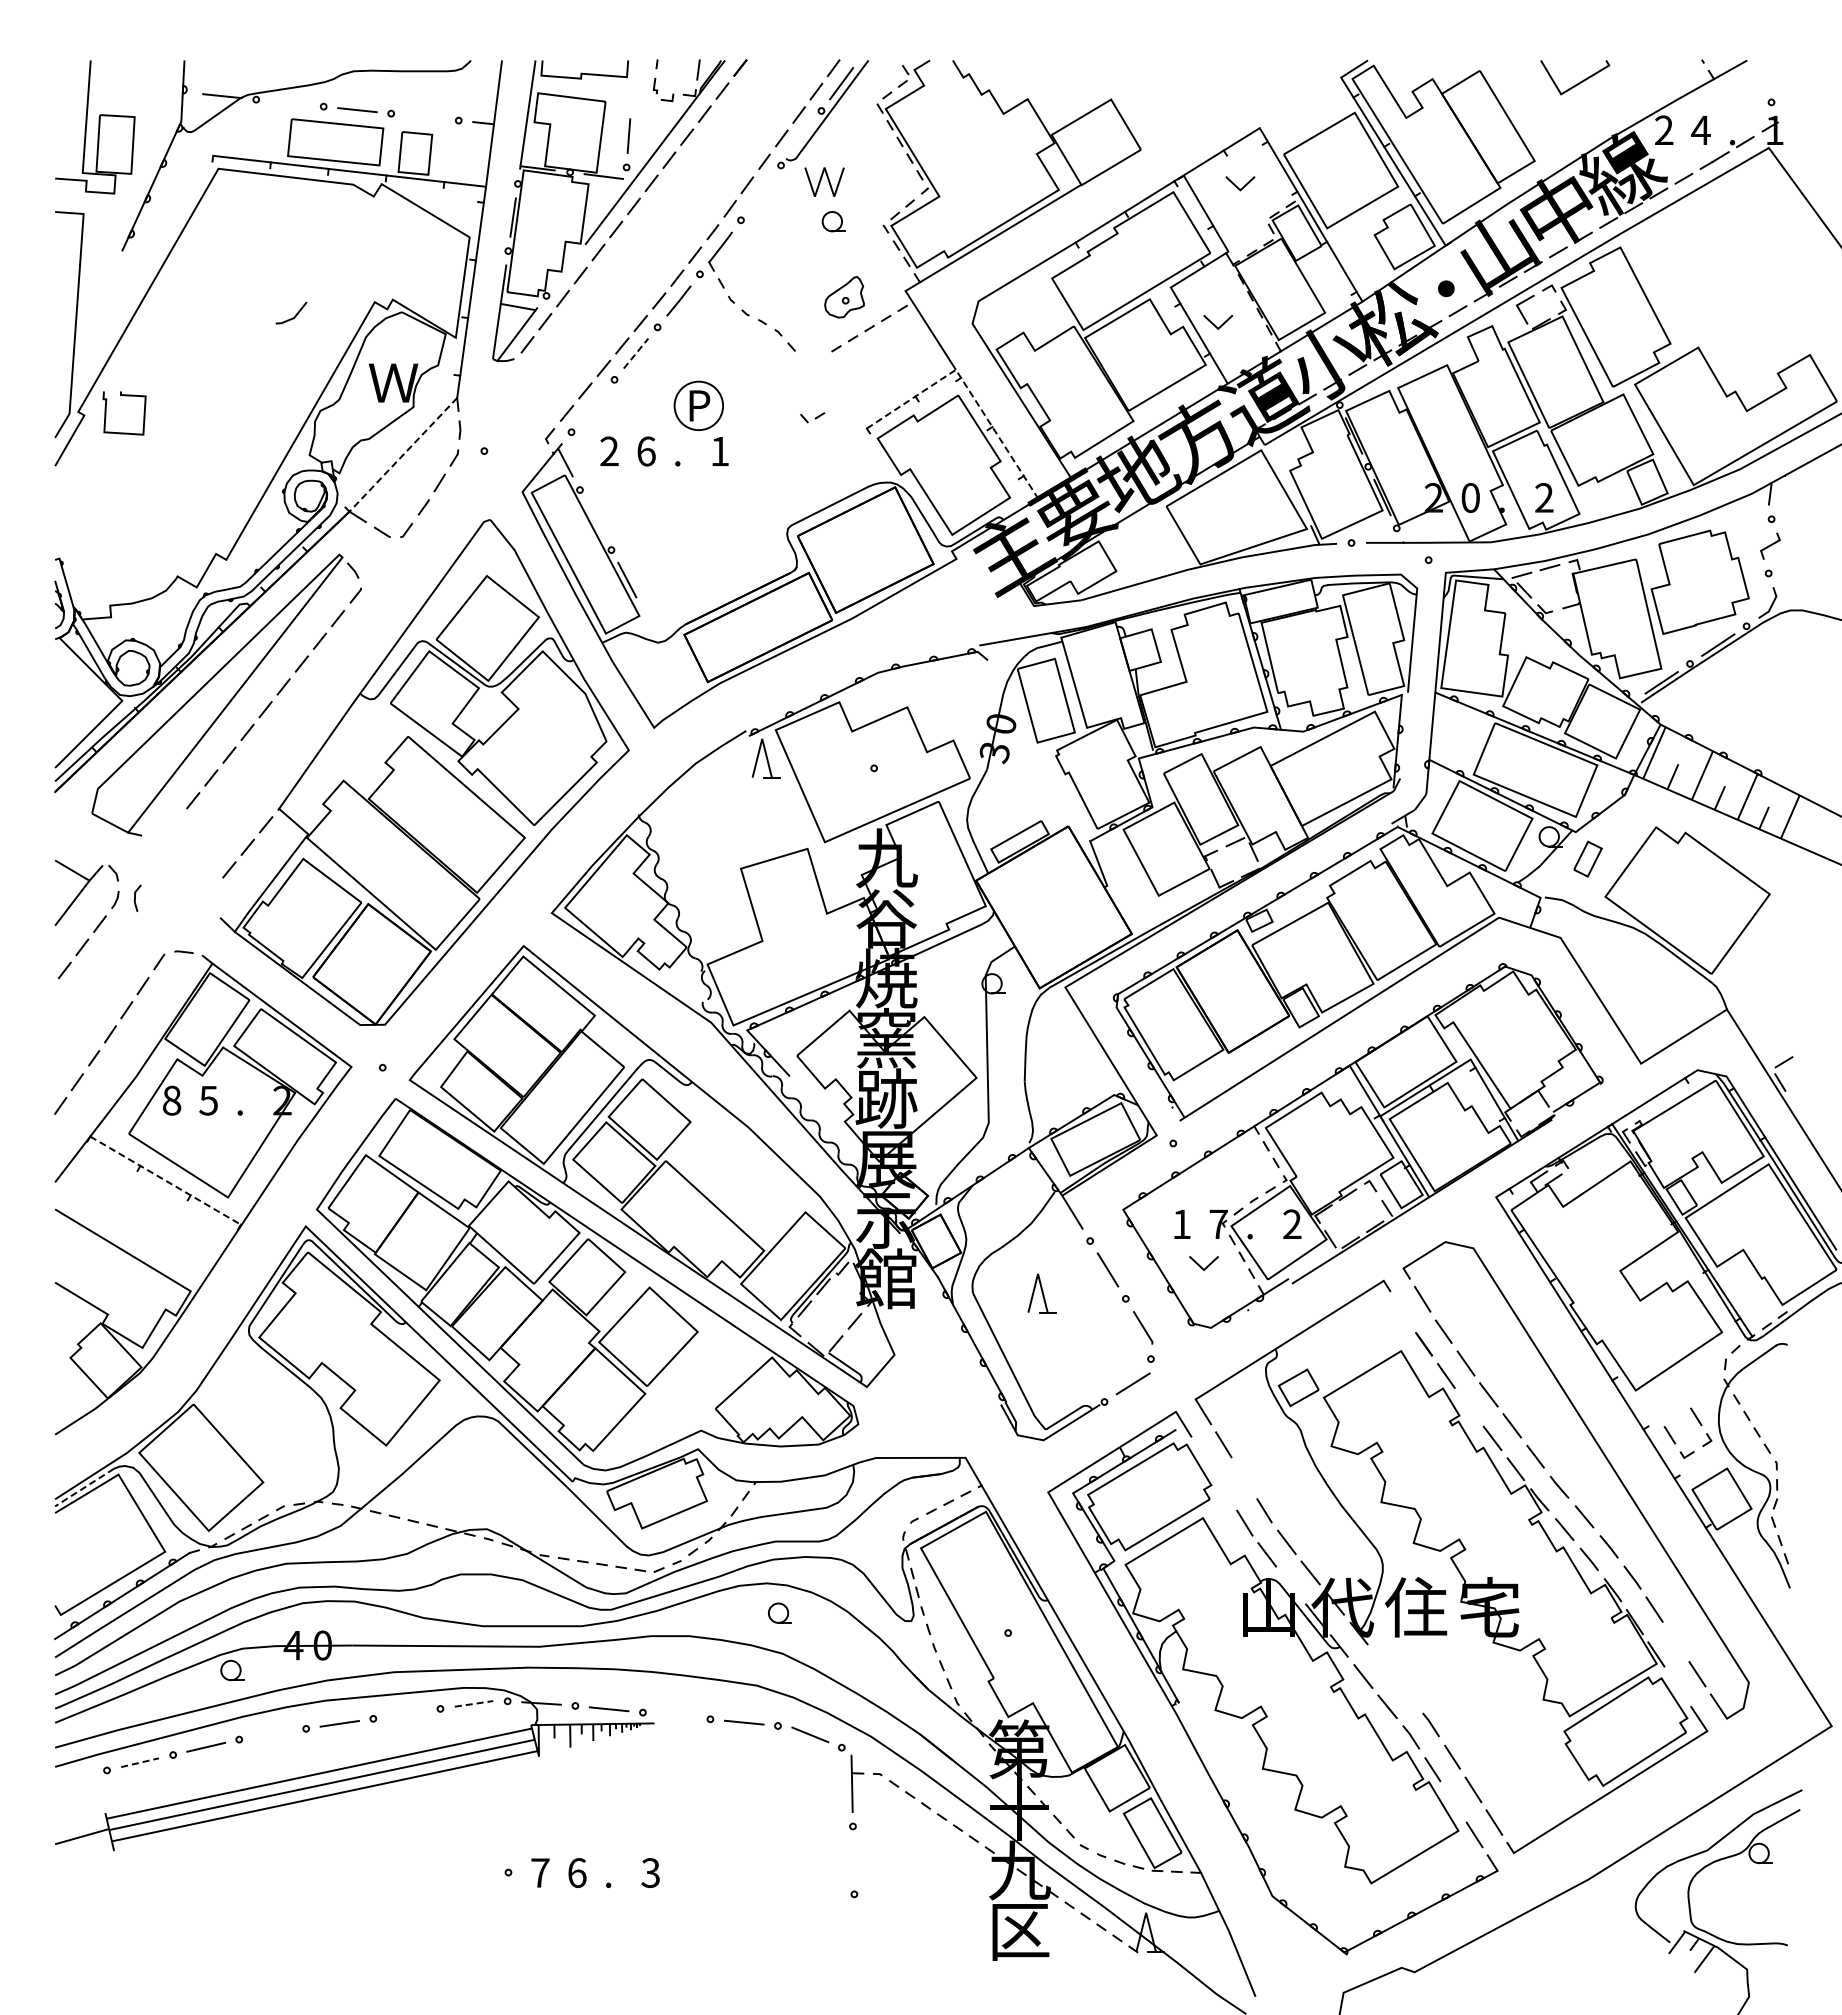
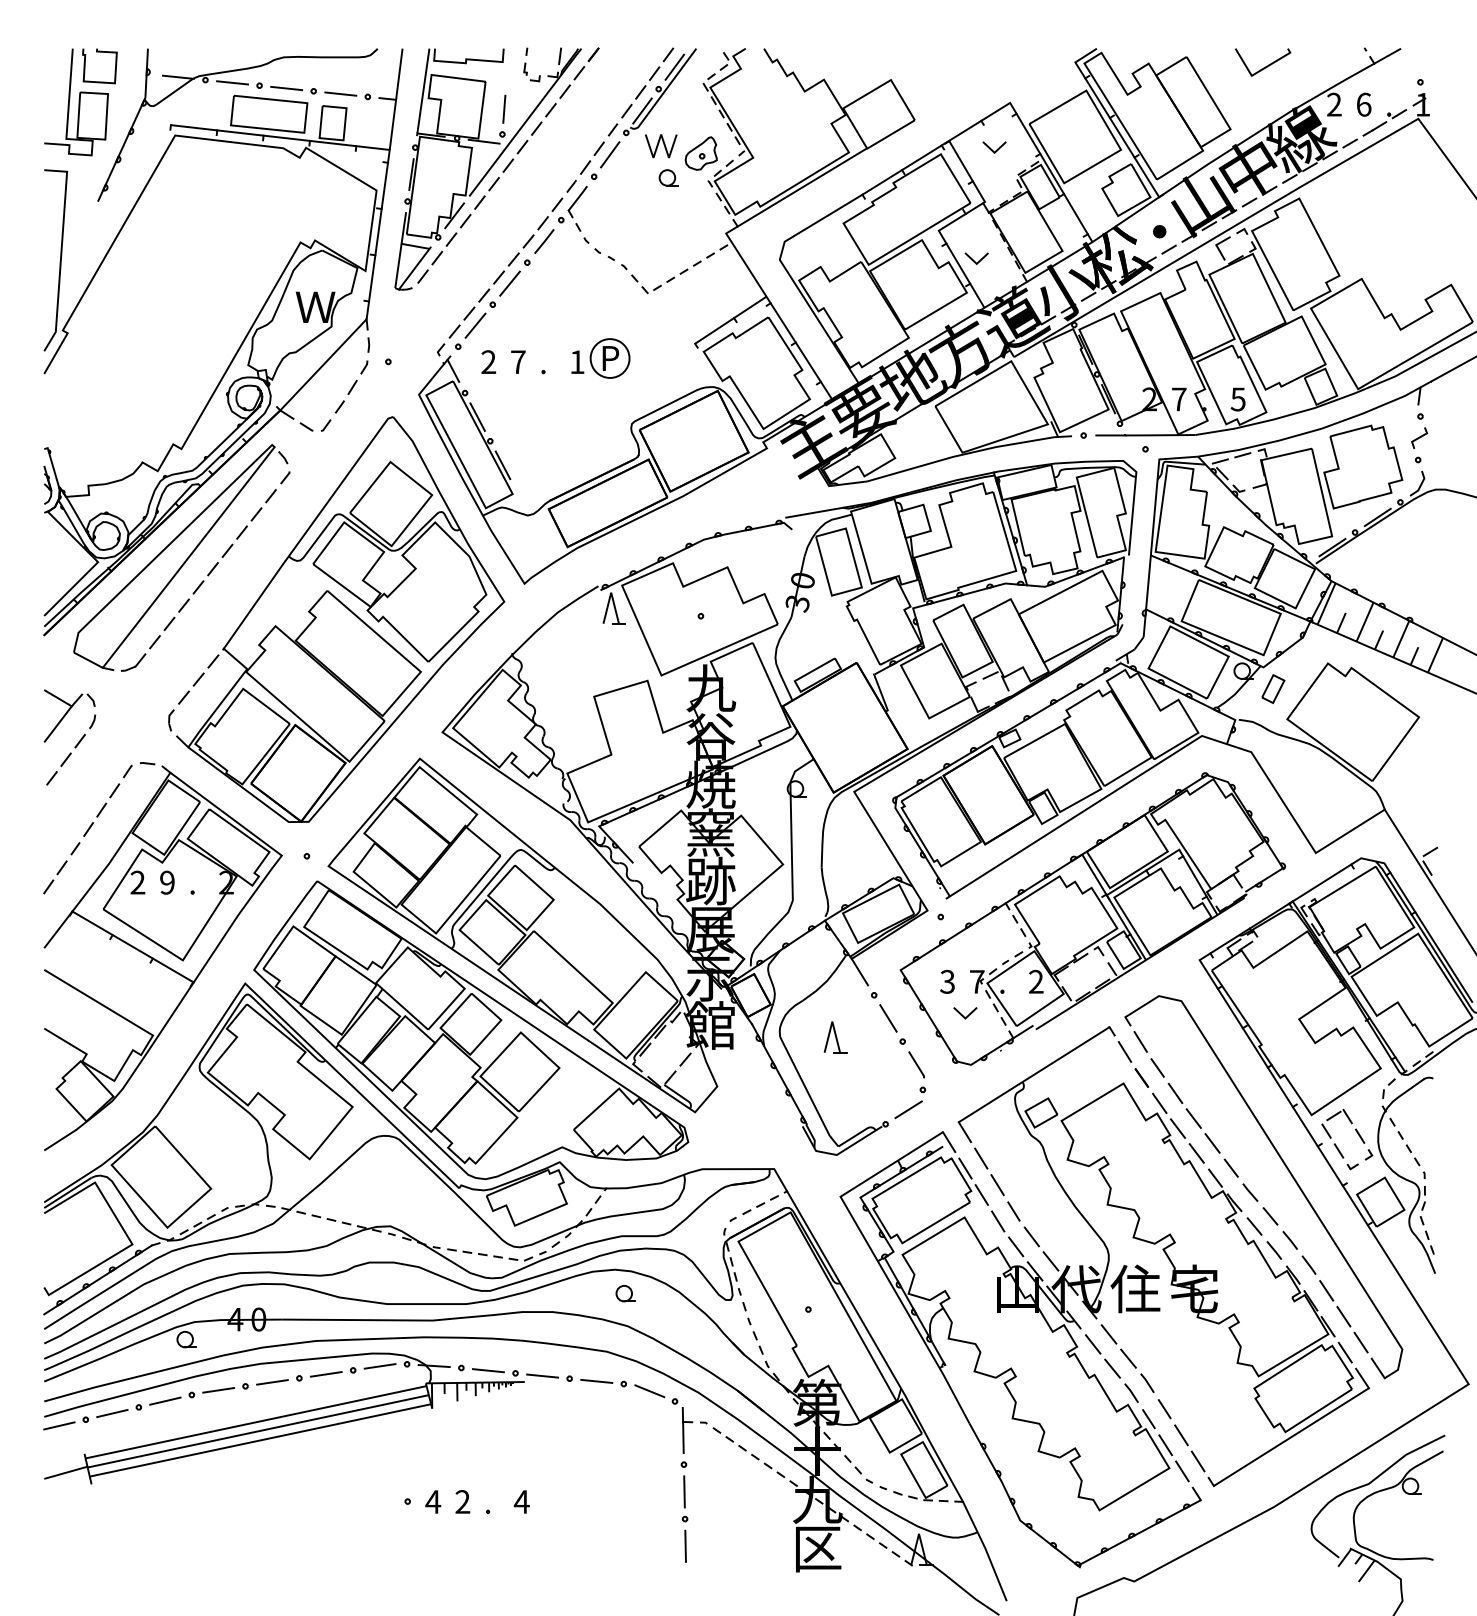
line: (289, 103) -> (232, 83), added
line: (424, 117) -> (340, 94), added
text: (1700, 130) -> (1363, 104), 4 -> 6
line: (800, 137) -> (641, 110), added
line: (760, 192) -> (609, 154), added
line: (566, 268) -> (454, 215), added
part: (844, 297) -> (701, 153), moved
part: (291, 312) -> (133, 662), moved
line: (636, 353) -> (510, 283), dashed -> solid
line: (968, 389) -> (776, 312), dashed -> solid
curve: (124, 396) -> (99, 52), moved
part: (698, 405) -> (609, 358), moved
line: (592, 406) -> (475, 326), added
part: (812, 417) -> (651, 289), moved
text: (646, 451) -> (518, 362), 6 -> 7
line: (403, 455) -> (323, 365), dashed -> solid
text: (1470, 497) -> (1179, 399), 0 -> 7
text: (1543, 497) -> (1237, 399), 2 -> 5
line: (595, 519) -> (477, 416), added
part: (137, 897) -> (171, 719), moved
text: (171, 1100) -> (137, 882), 8 -> 2
text: (208, 1100) -> (167, 882), 5 -> 9
line: (165, 1180) -> (132, 946), dashed -> solid
text: (1181, 1224) -> (947, 981), 1 -> 3
line: (1402, 1311) -> (1124, 1051), added
part: (1661, 1394) -> (1332, 1118), added
line: (1468, 1406) -> (1177, 1127), added
line: (1203, 1456) -> (965, 1168), added
line: (1243, 1477) -> (997, 1184), added
line: (84, 1487) -> (67, 1192), dashed -> solid
line: (1224, 1489) -> (981, 1194), added
line: (1290, 1585) -> (1034, 1271), added
line: (1676, 1641) -> (1344, 1316), added
line: (1383, 1663) -> (1109, 1333), added
line: (1677, 1686) -> (1345, 1352), added
line: (1407, 1694) -> (1128, 1358), added
line: (474, 1703) -> (380, 1366), dashed -> solid
line: (406, 1713) -> (325, 1374), added
line: (676, 1715) -> (542, 1375), added
line: (272, 1733) -> (218, 1390), added
line: (140, 1762) -> (112, 1413), dashed -> solid
line: (73, 1777) -> (58, 1425), added
line: (1453, 1802) -> (1165, 1445), added
line: (853, 1860) -> (684, 1491), added
text: (540, 1872) -> (433, 1501), 7 -> 4
text: (577, 1873) -> (463, 1502), 6 -> 2
text: (650, 1873) -> (521, 1502), 3 -> 4
line: (854, 1928) -> (685, 1546), added

